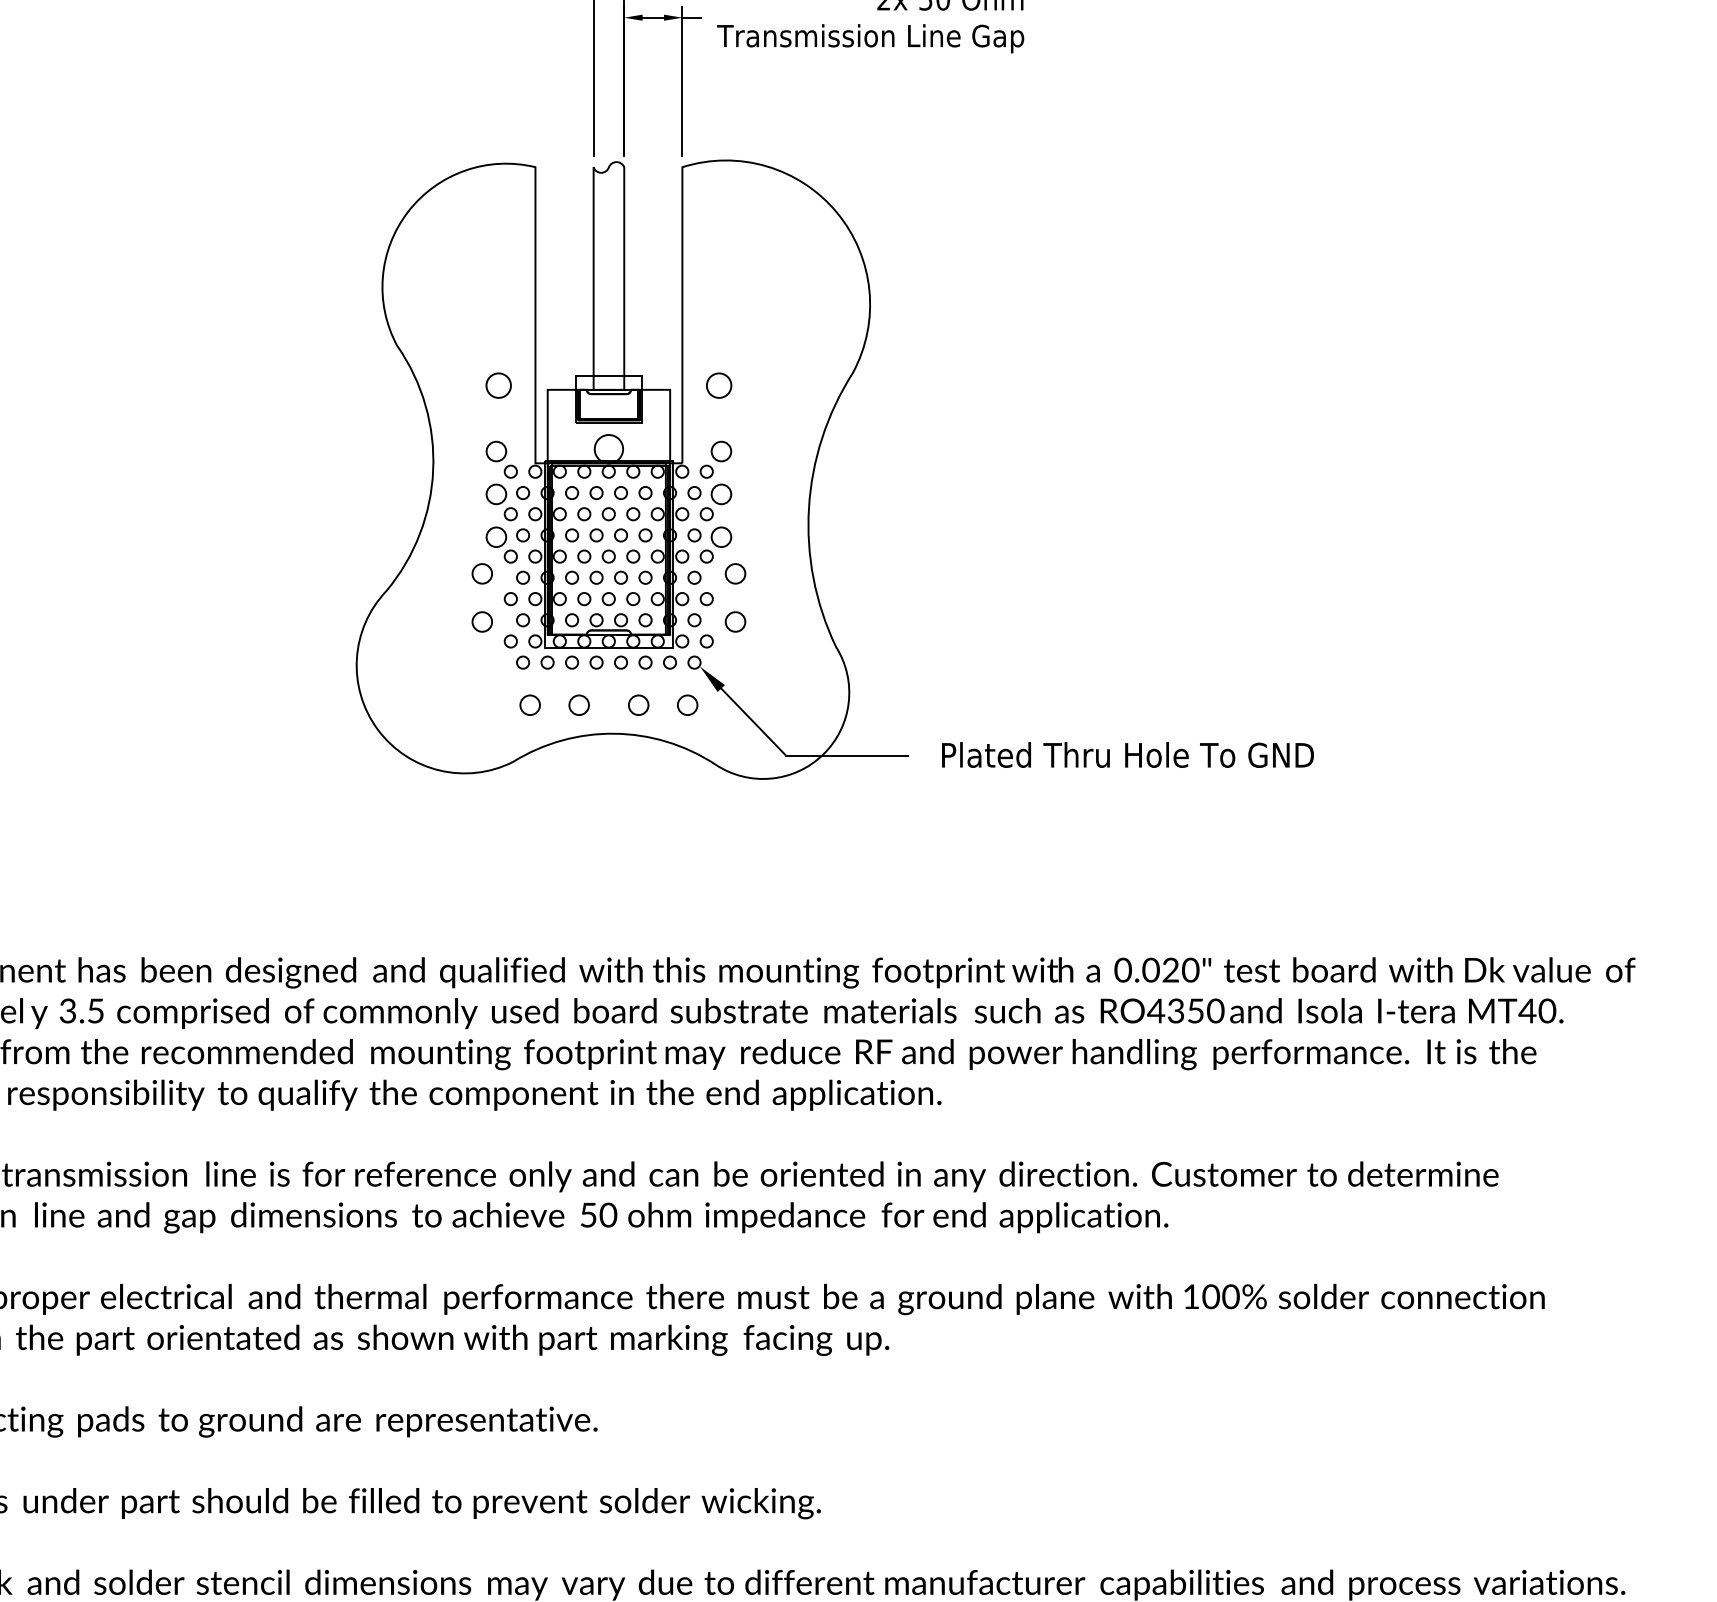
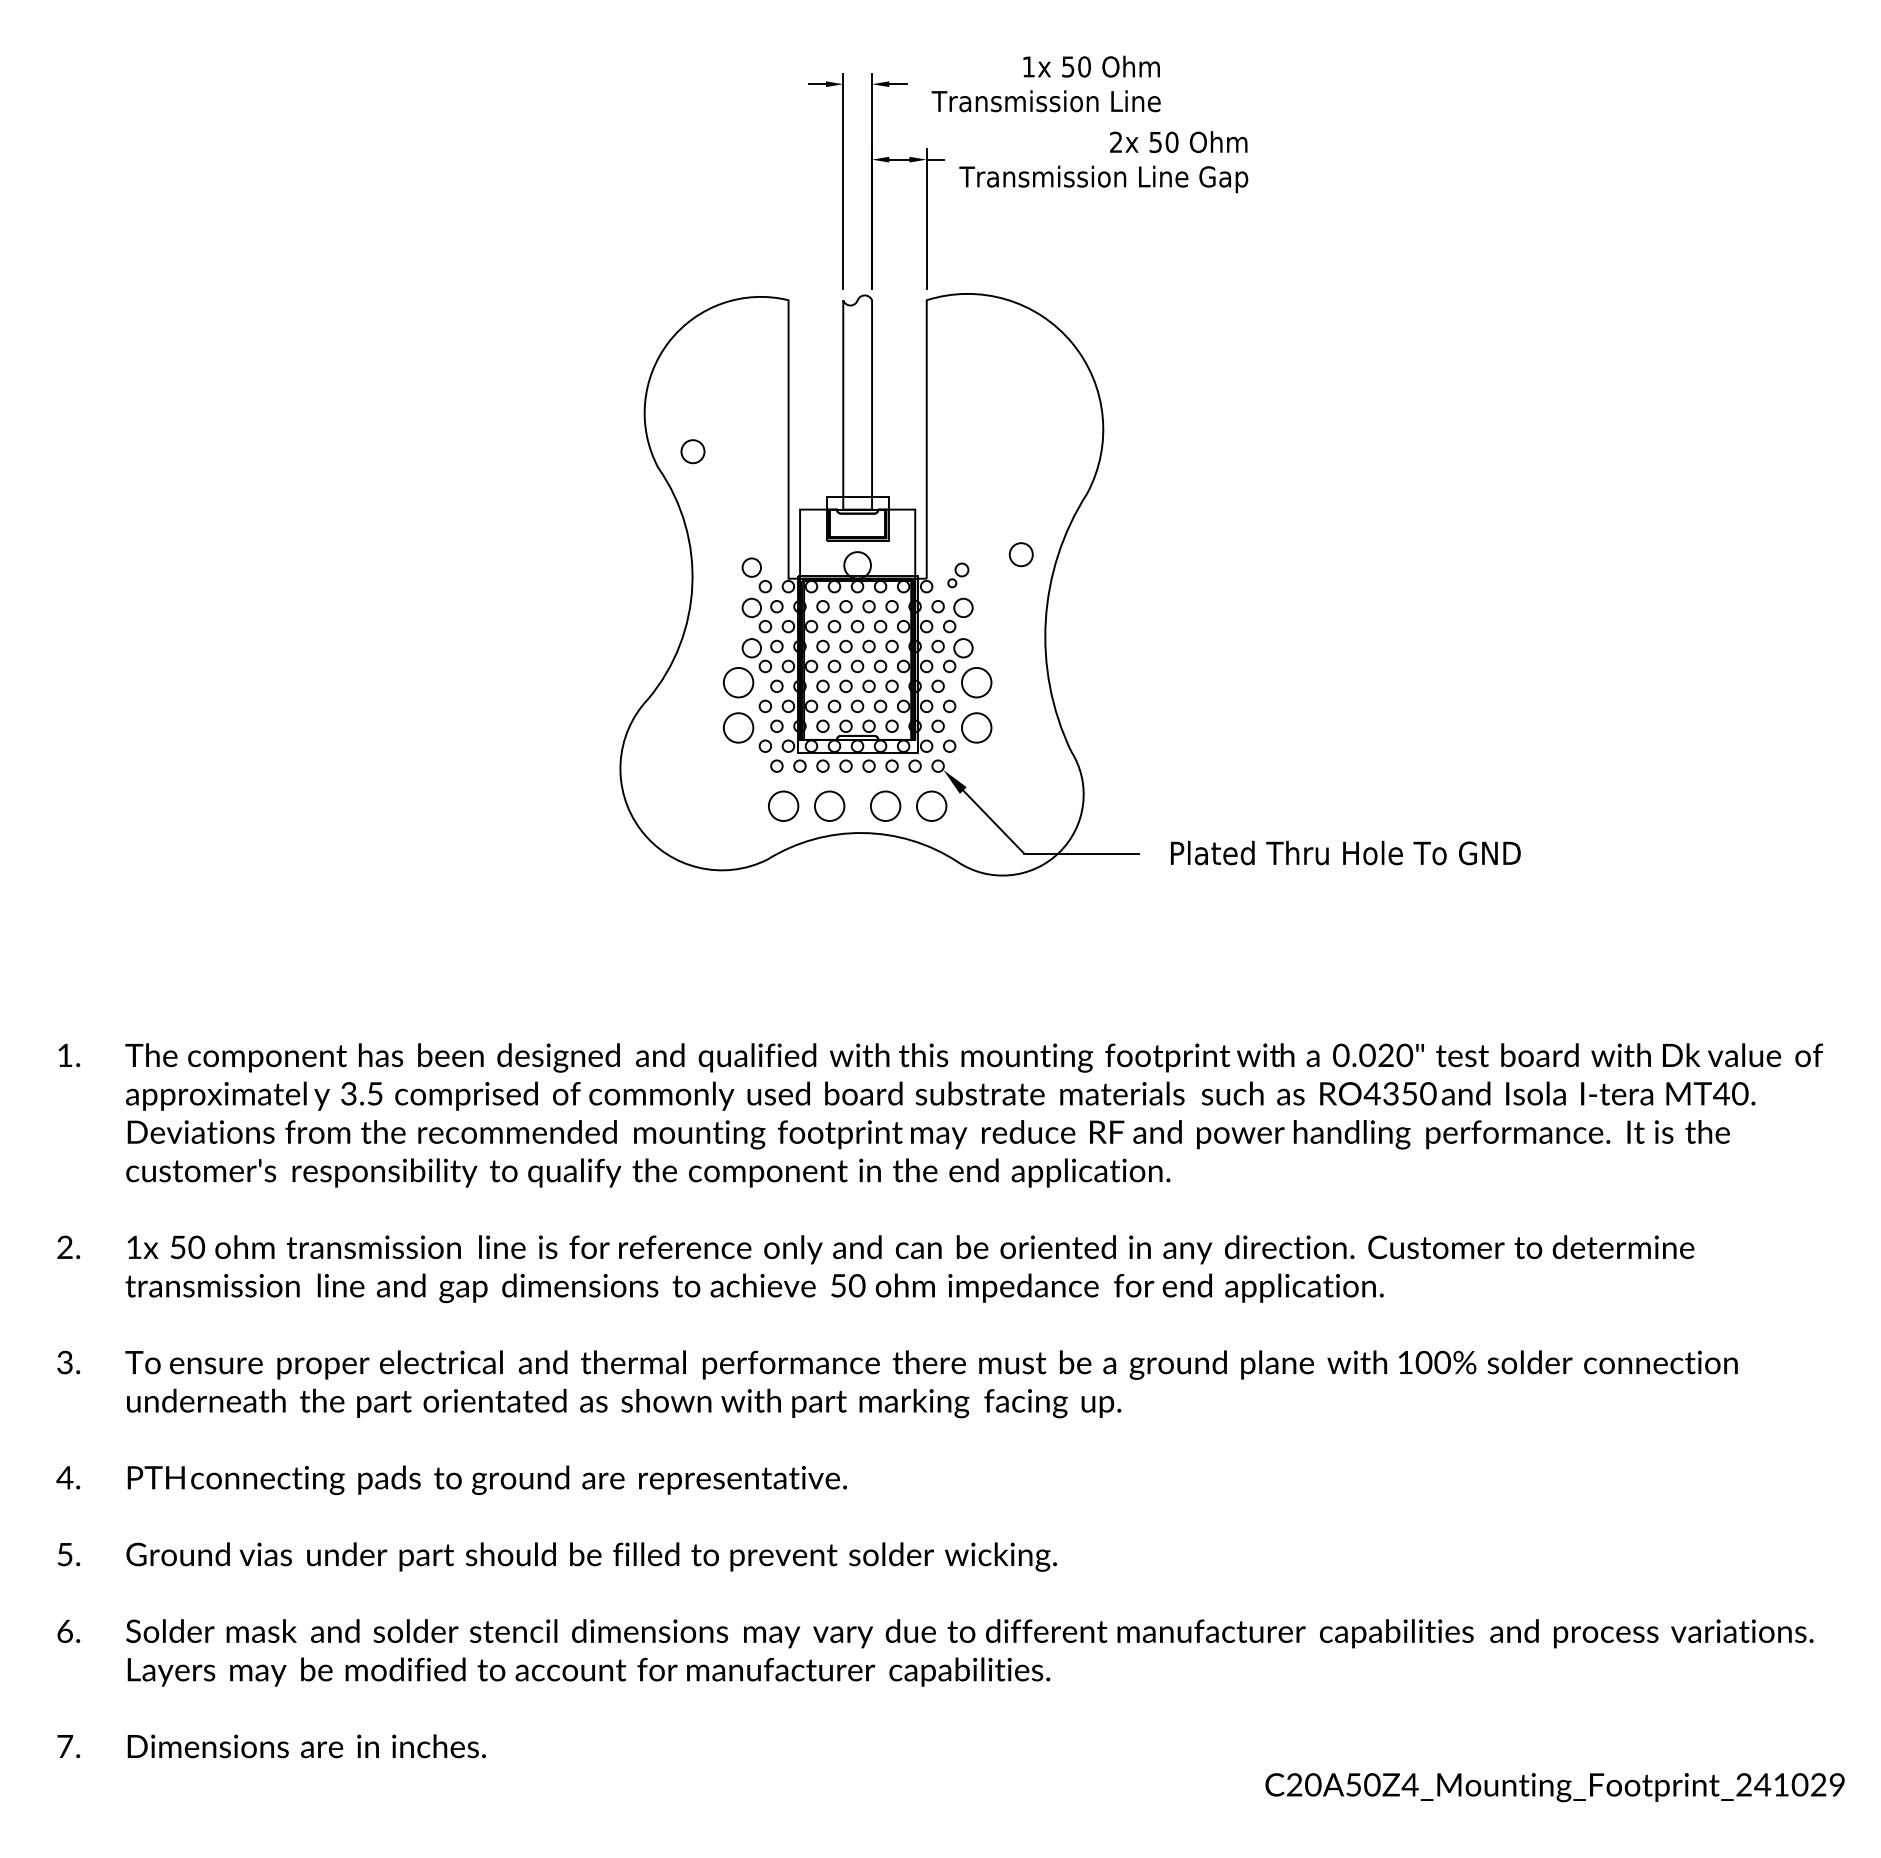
circle: (498, 385) -> (692, 451), moved
circle: (718, 385) -> (1020, 554), moved
part: (716, 459) -> (958, 575), size x0.7
circle: (482, 573) -> (738, 682), size x1.6
circle: (735, 573) -> (976, 682), size x1.6
circle: (482, 621) -> (738, 727), size x1.6
circle: (735, 621) -> (976, 727), size x1.6
circle: (530, 705) -> (783, 806), size x1.6
circle: (579, 705) -> (829, 806), size x1.6
circle: (638, 705) -> (885, 806), size x1.6
circle: (687, 705) -> (931, 806), size x1.6

